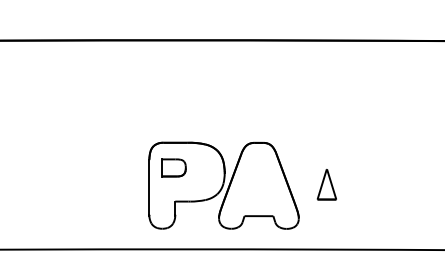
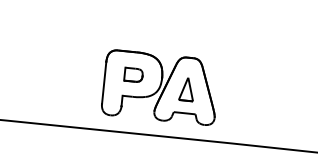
part: (173, 167) -> (133, 74), moved
part: (326, 184) -> (186, 89), moved

